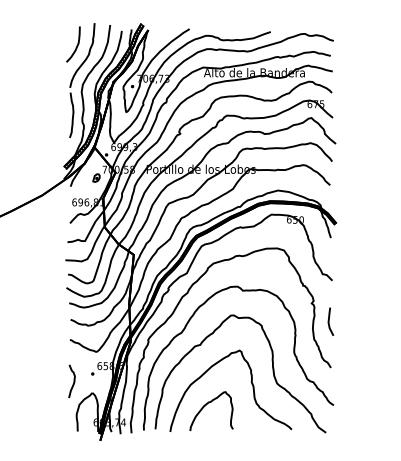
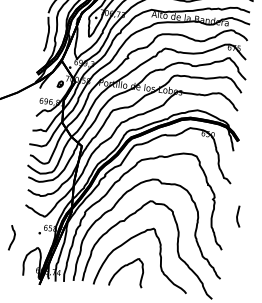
line: (329, 321) -> (237, 216), moved
curve: (73, 381) -> (13, 238), moved

